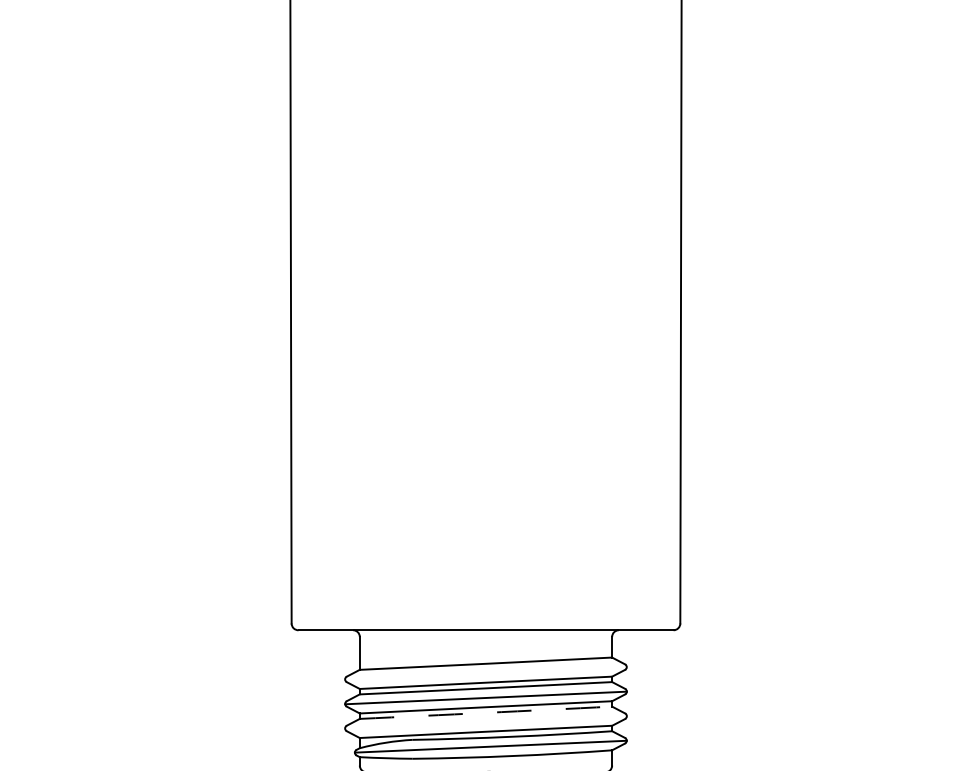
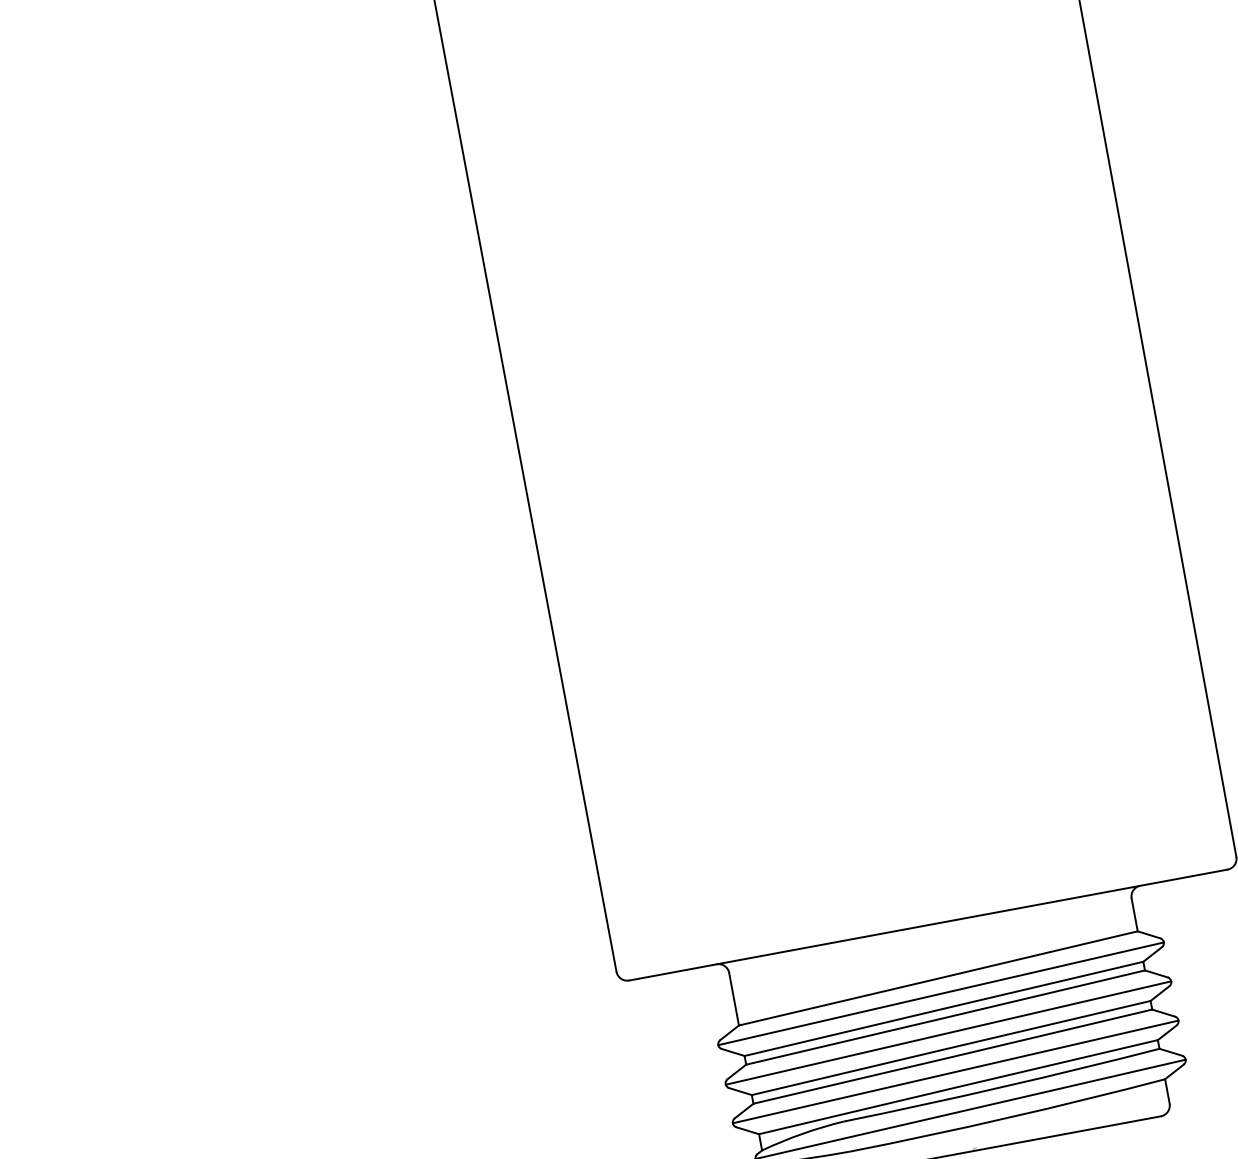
line: (485, 673) -> (940, 994), added
arc: (485, 712) -> (951, 1056), dashed -> solid
line: (485, 722) -> (954, 1072), added

